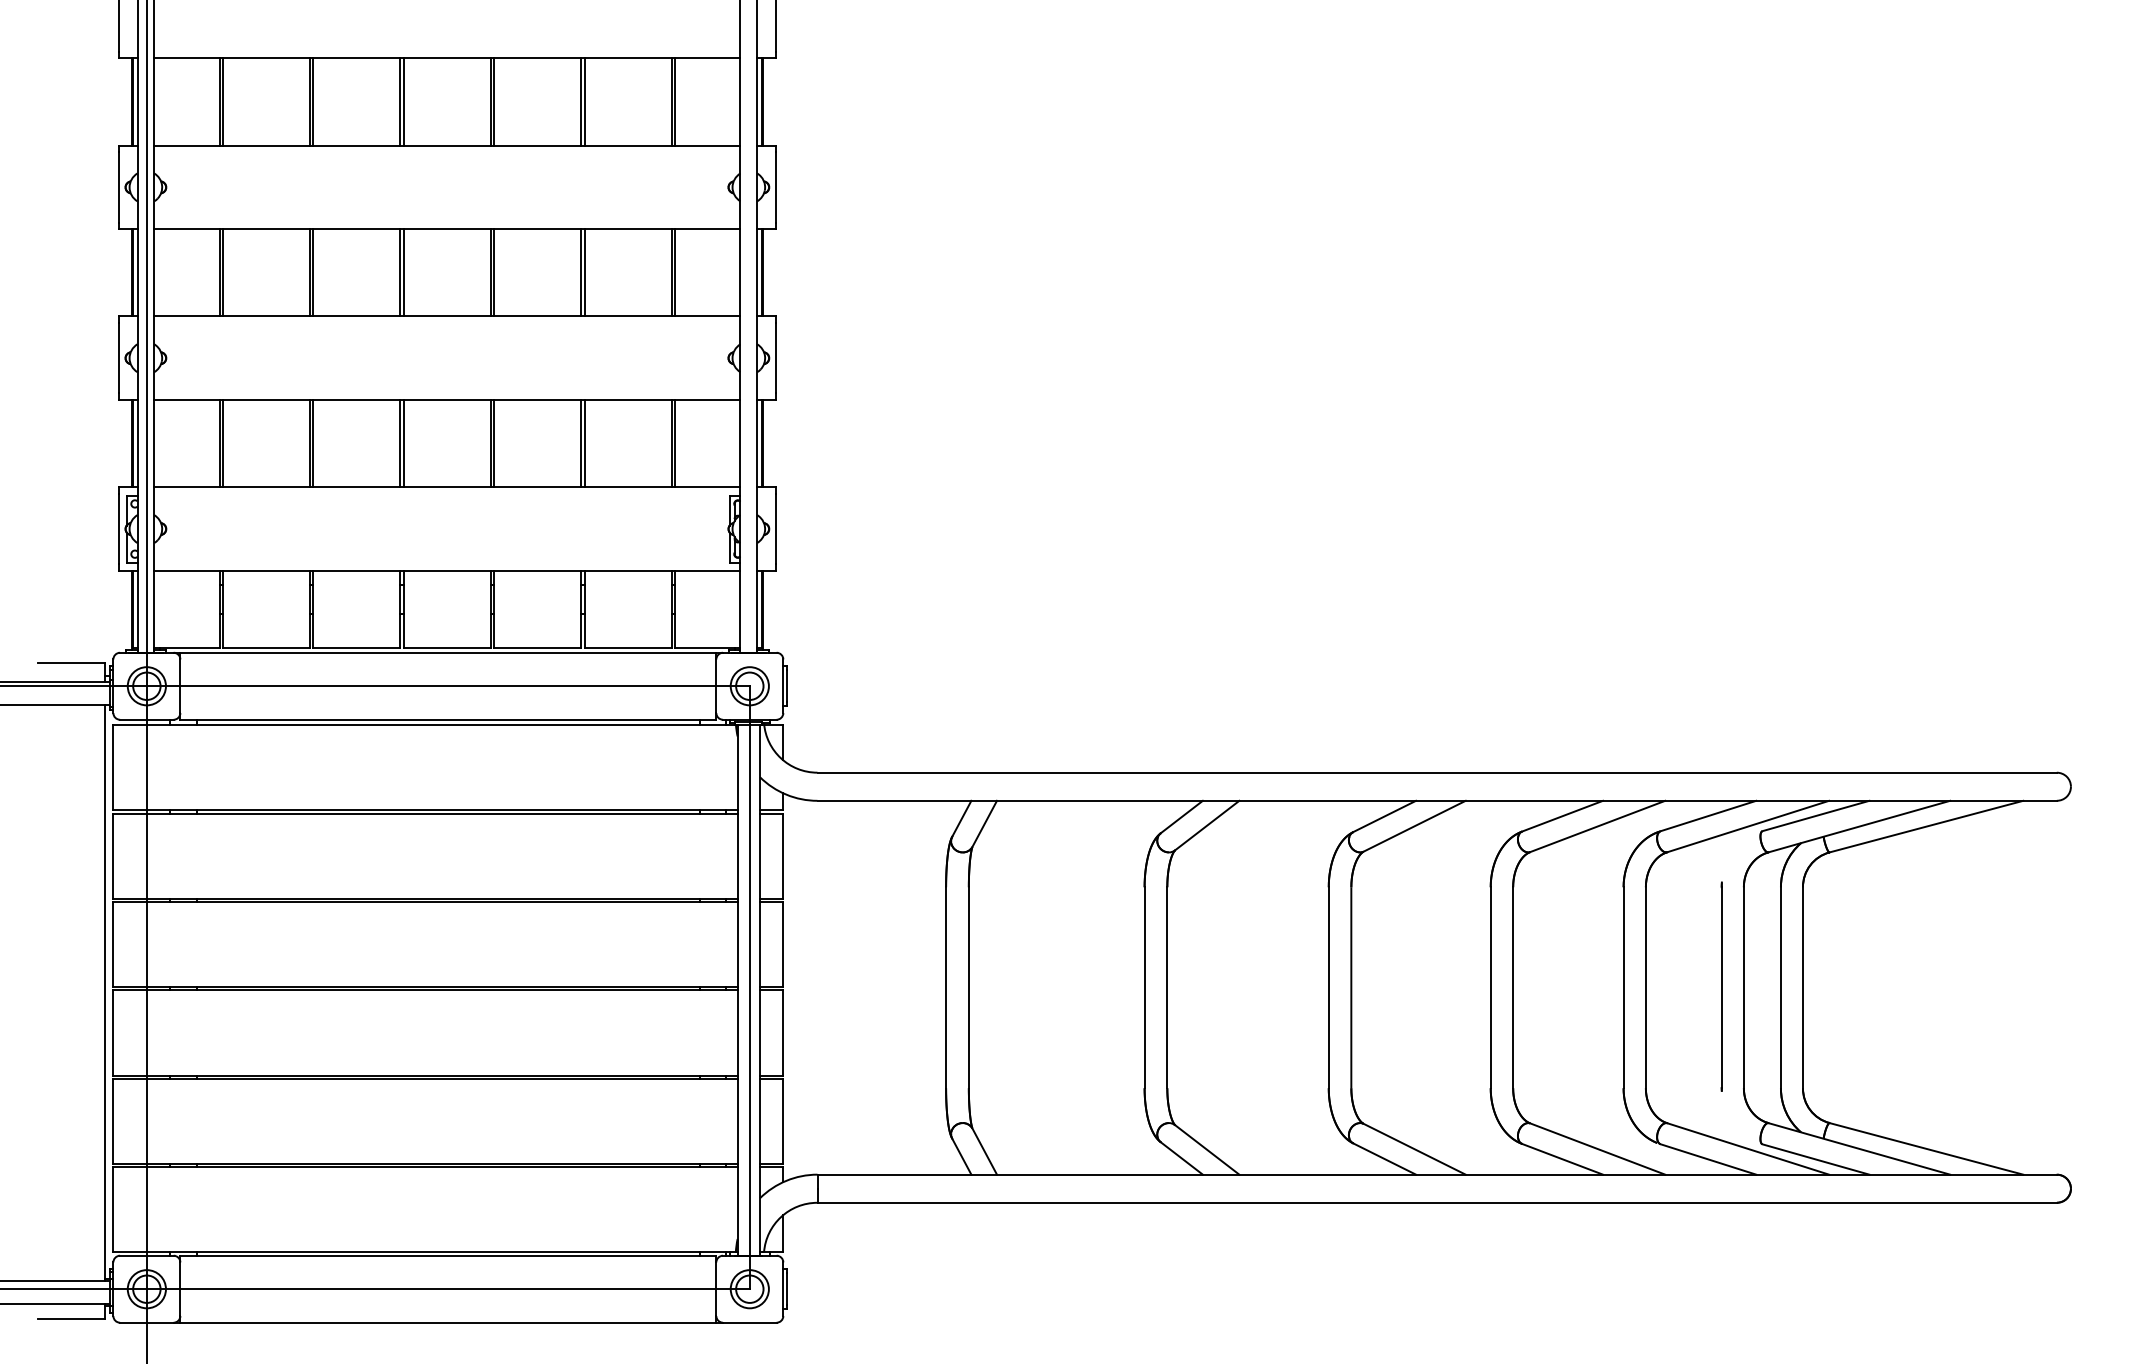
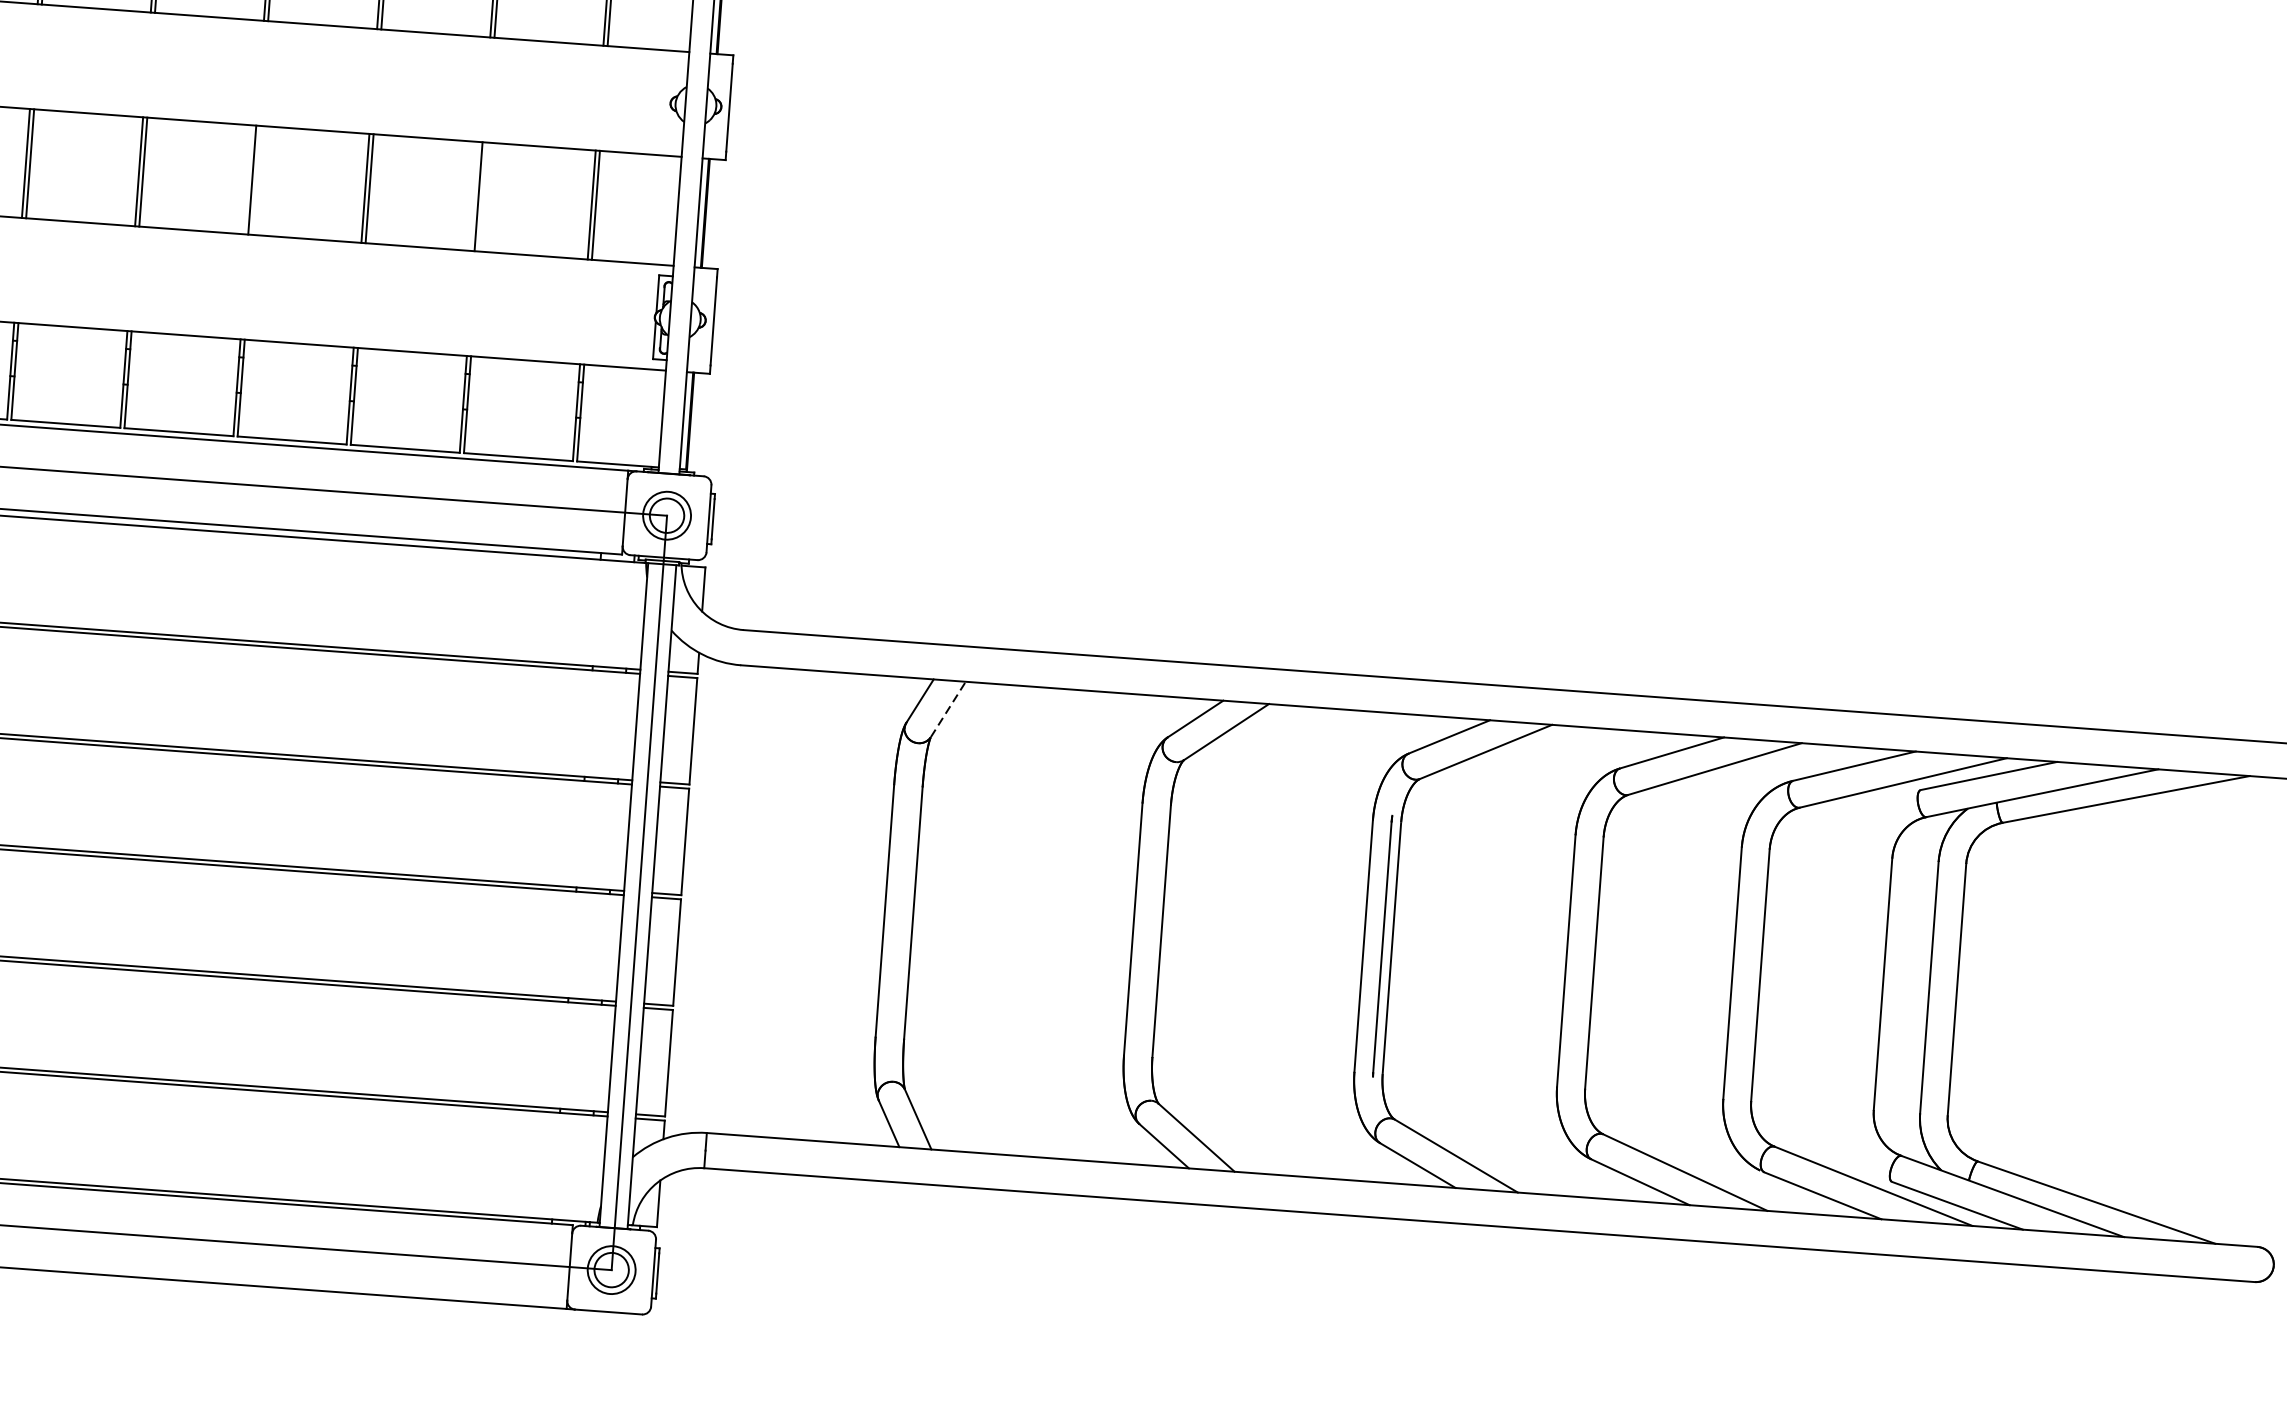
line: (403, 443) -> (256, 180), removed
line: (584, 443) -> (482, 196), removed
line: (984, 823) -> (948, 708), solid -> dashed
line: (1721, 986) -> (1382, 945), moved

